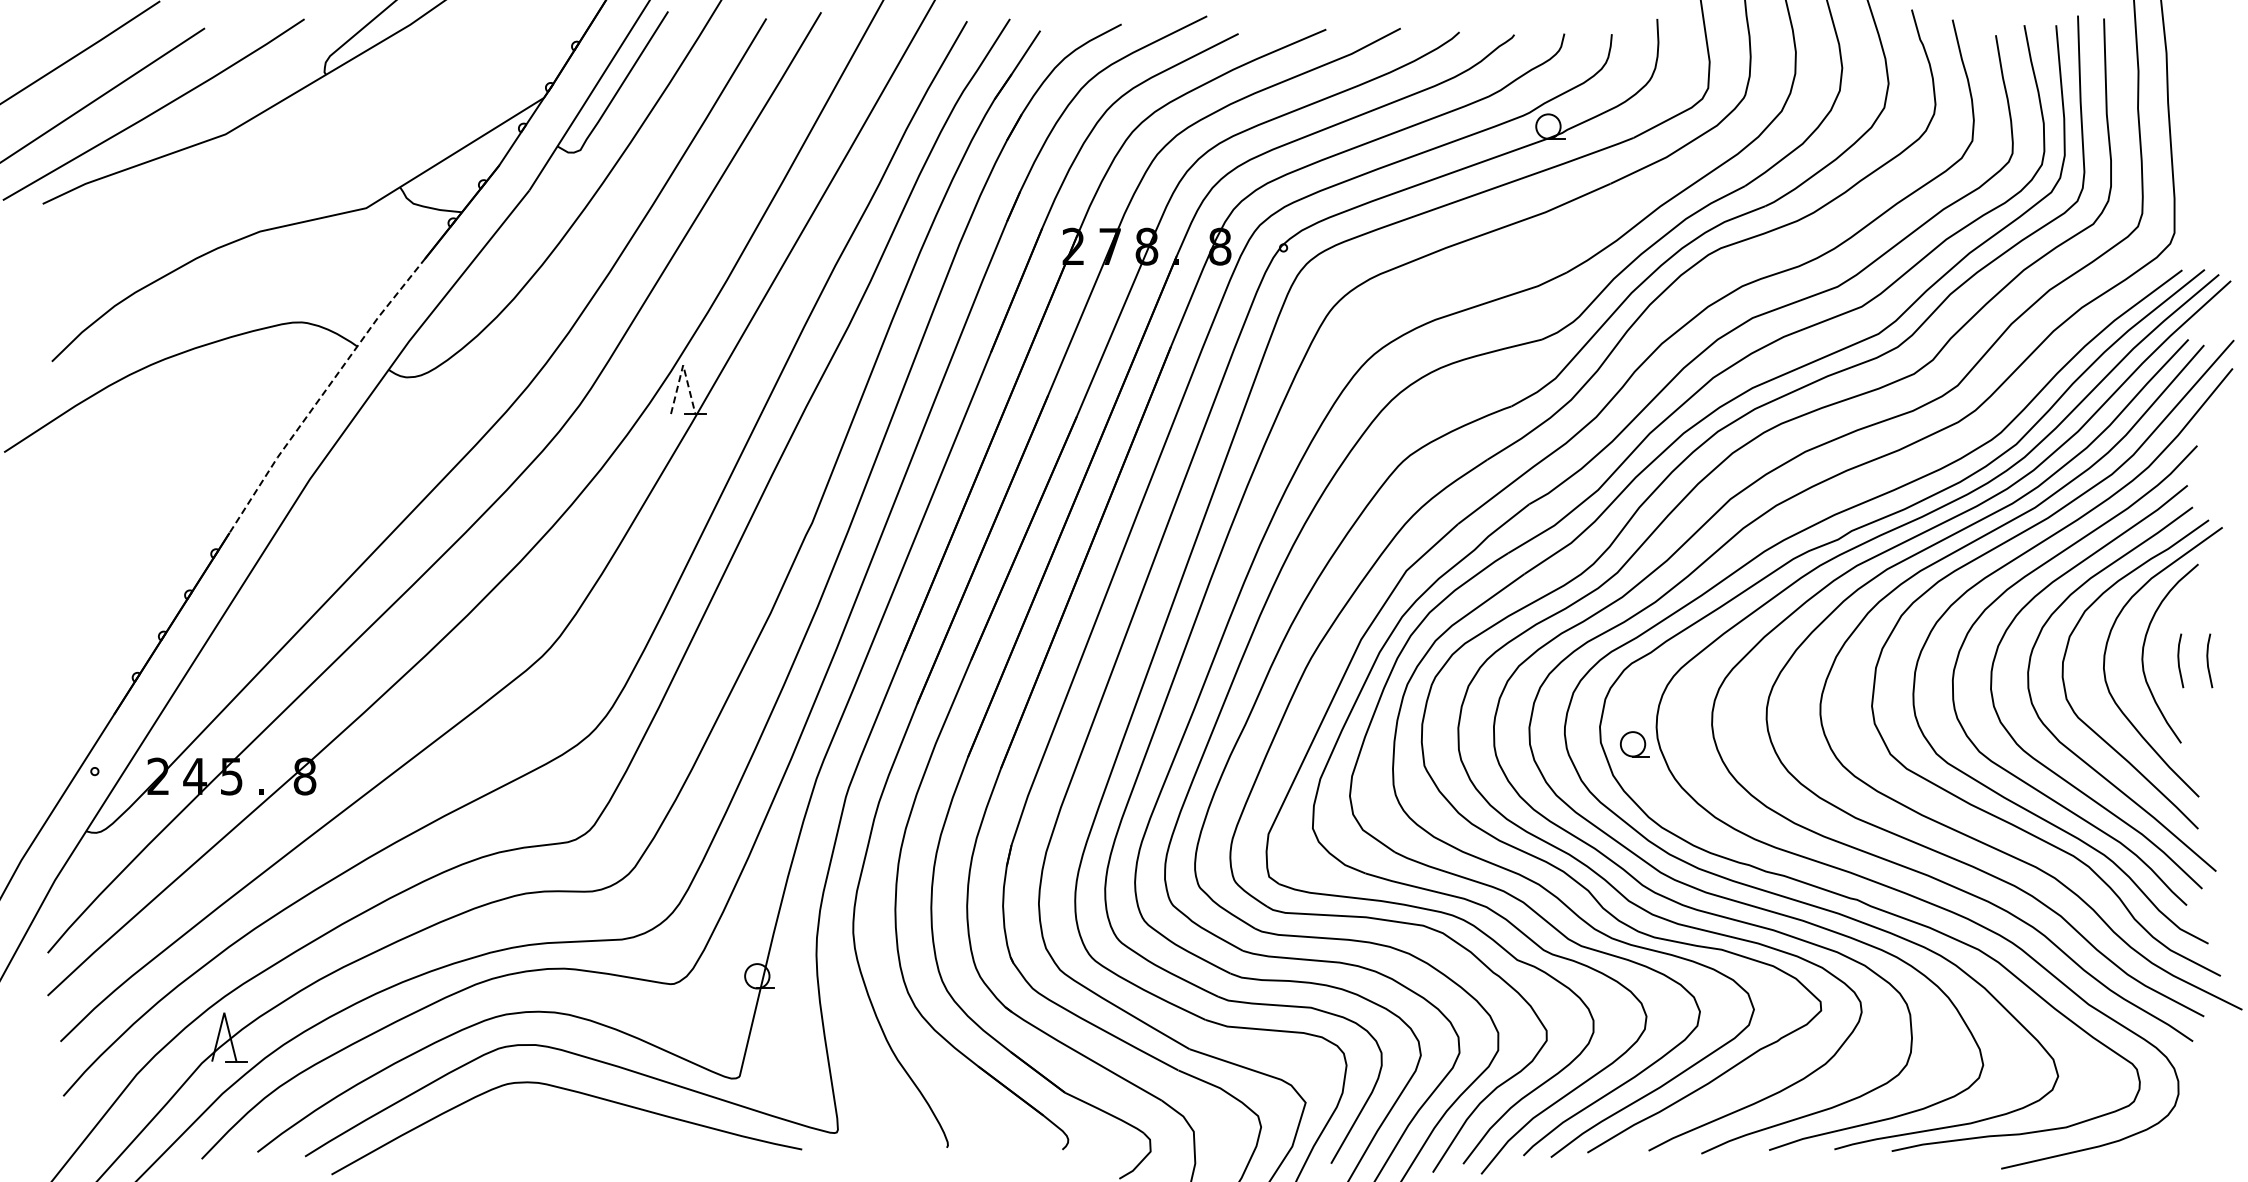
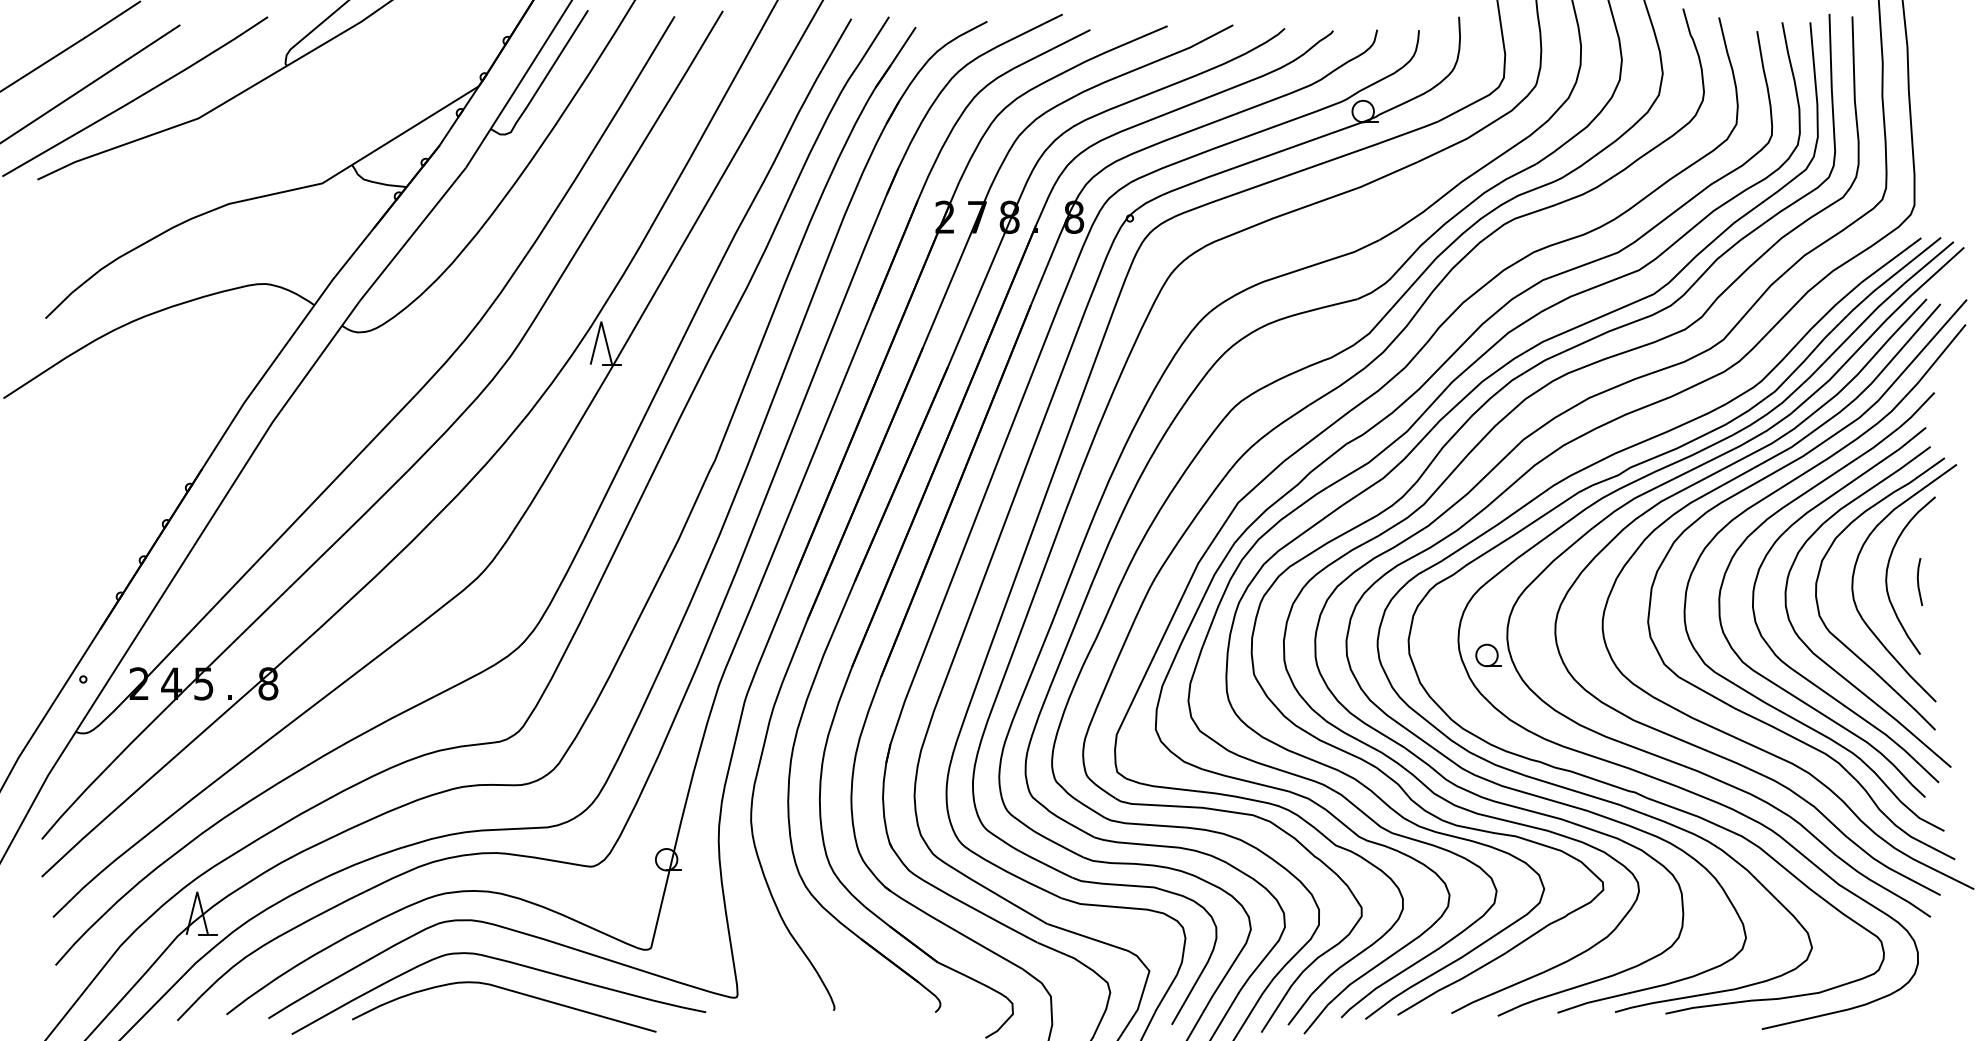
line: (683, 365) -> (601, 321), dashed -> solid
line: (323, 393) -> (284, 346), dashed -> solid
line: (2208, 660) -> (1944, 581), removed
part: (1634, 744) -> (1488, 655), moved
curve: (578, 1125) -> (509, 991), added

